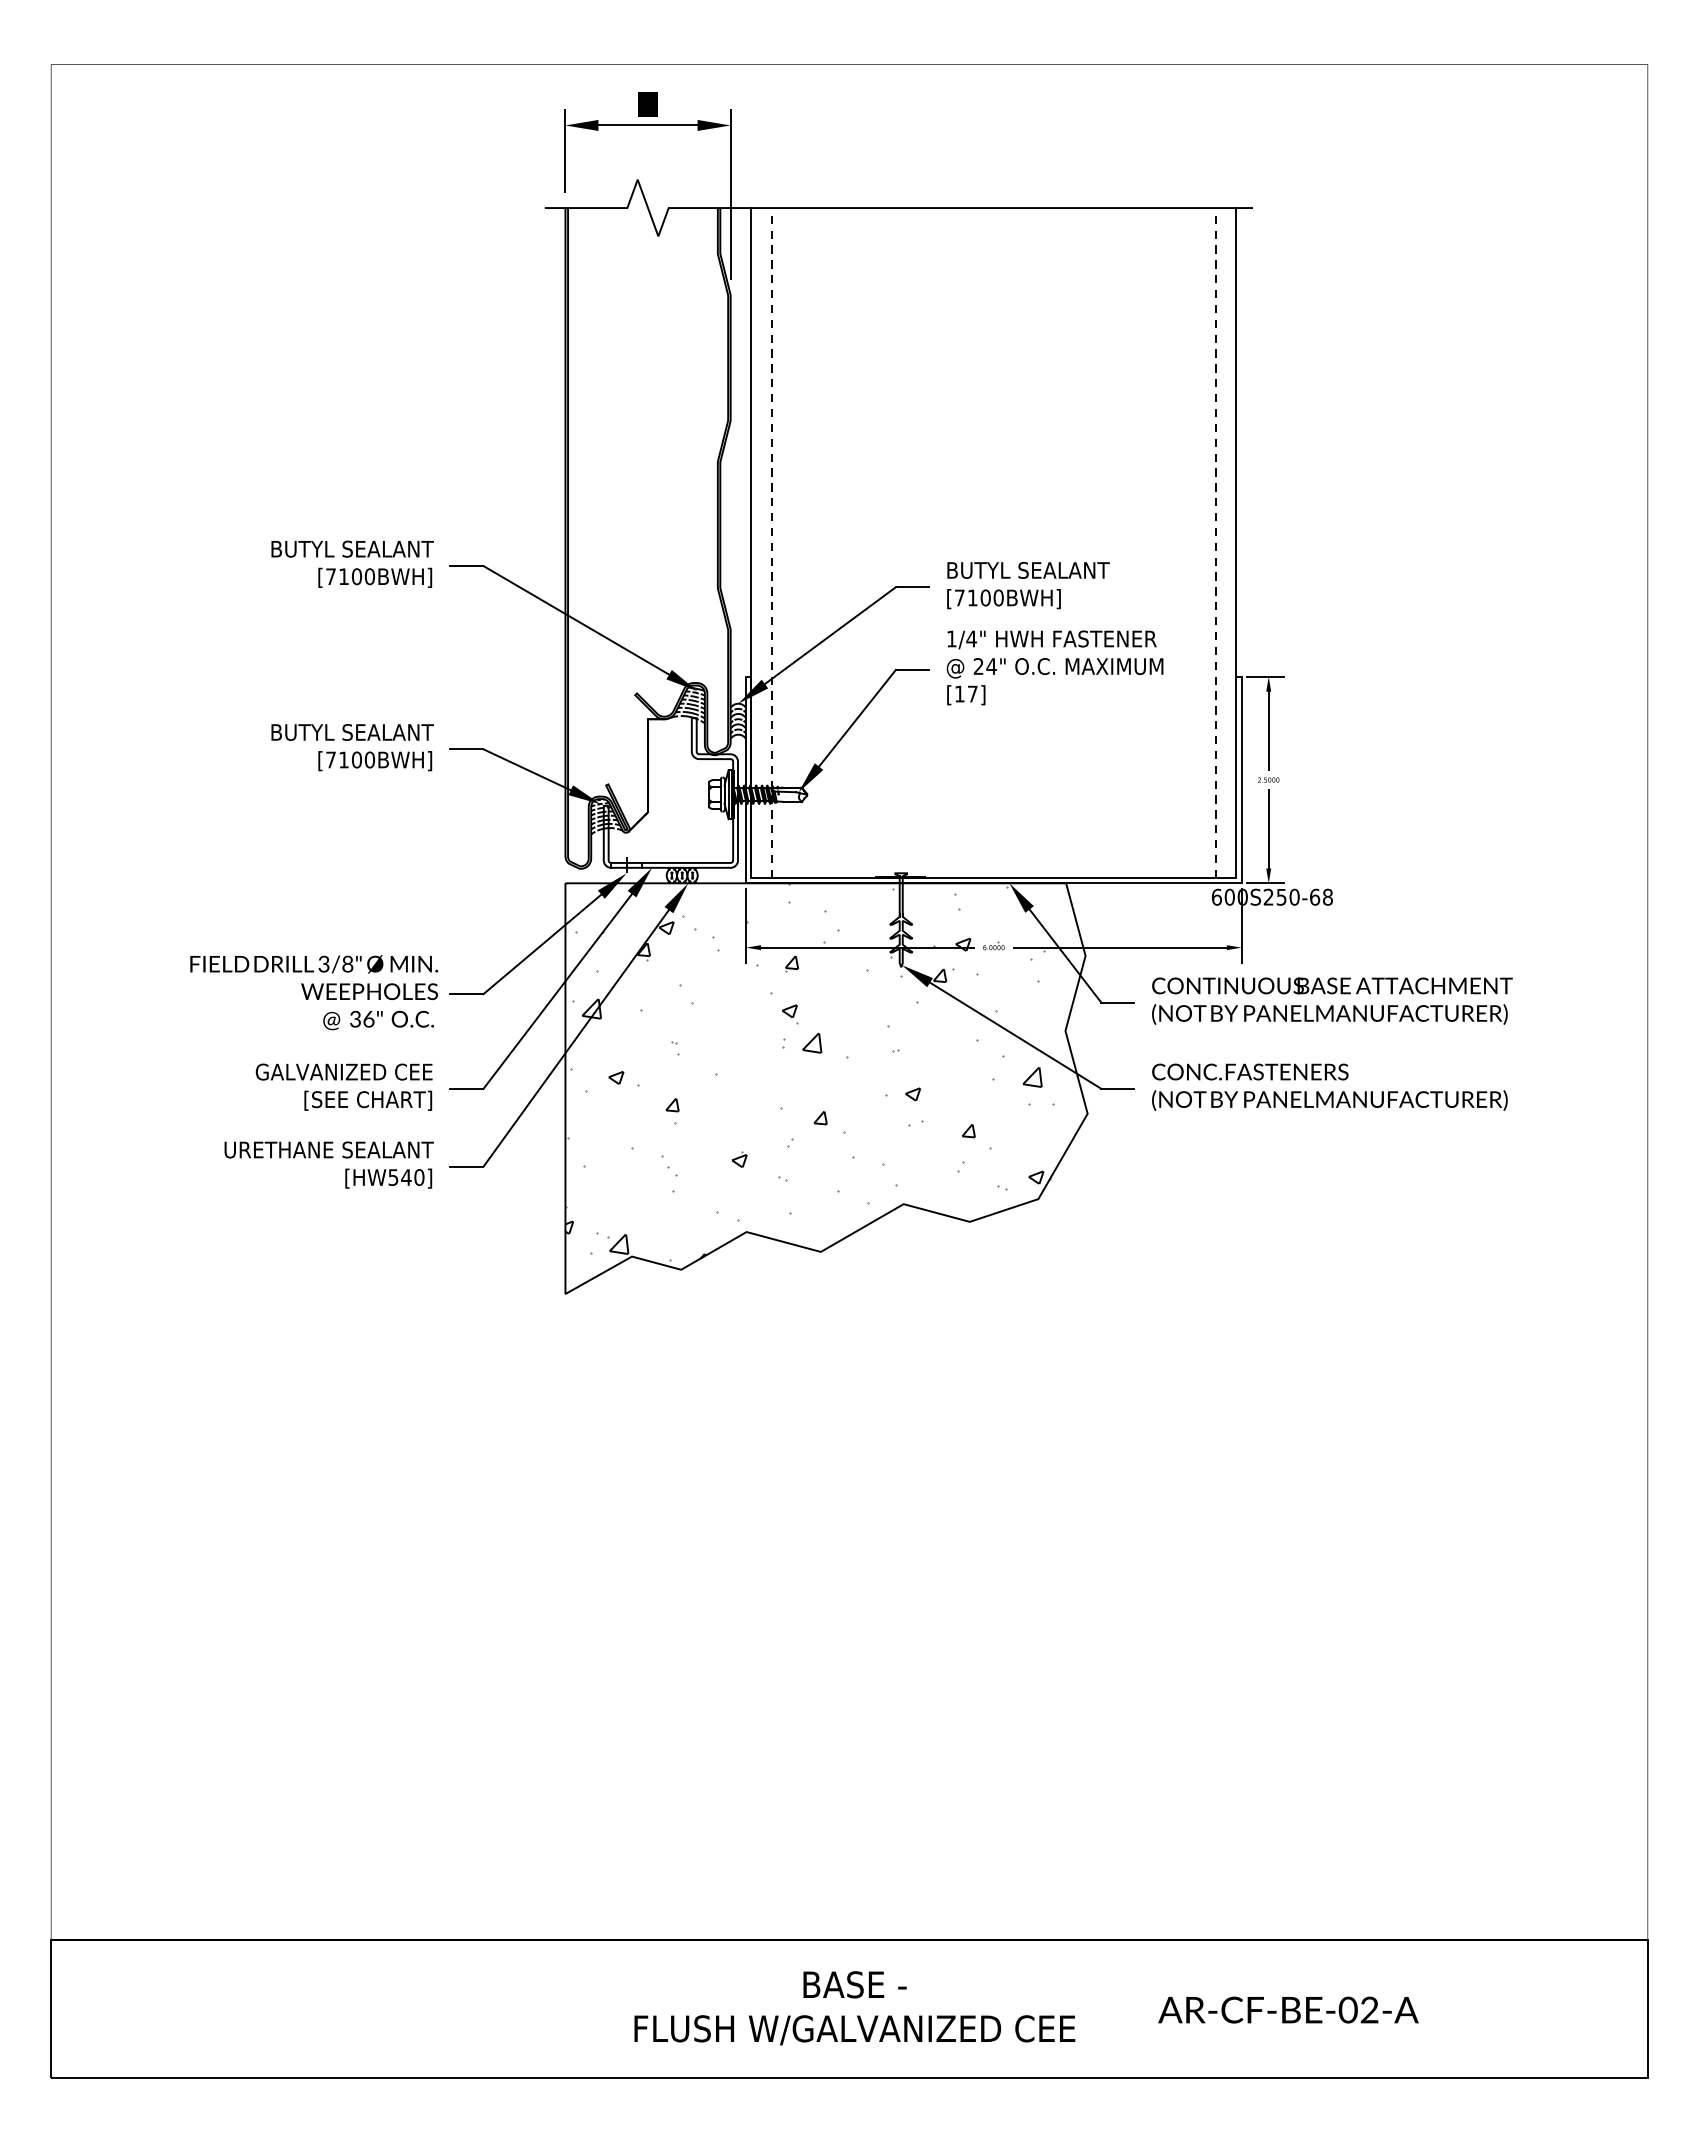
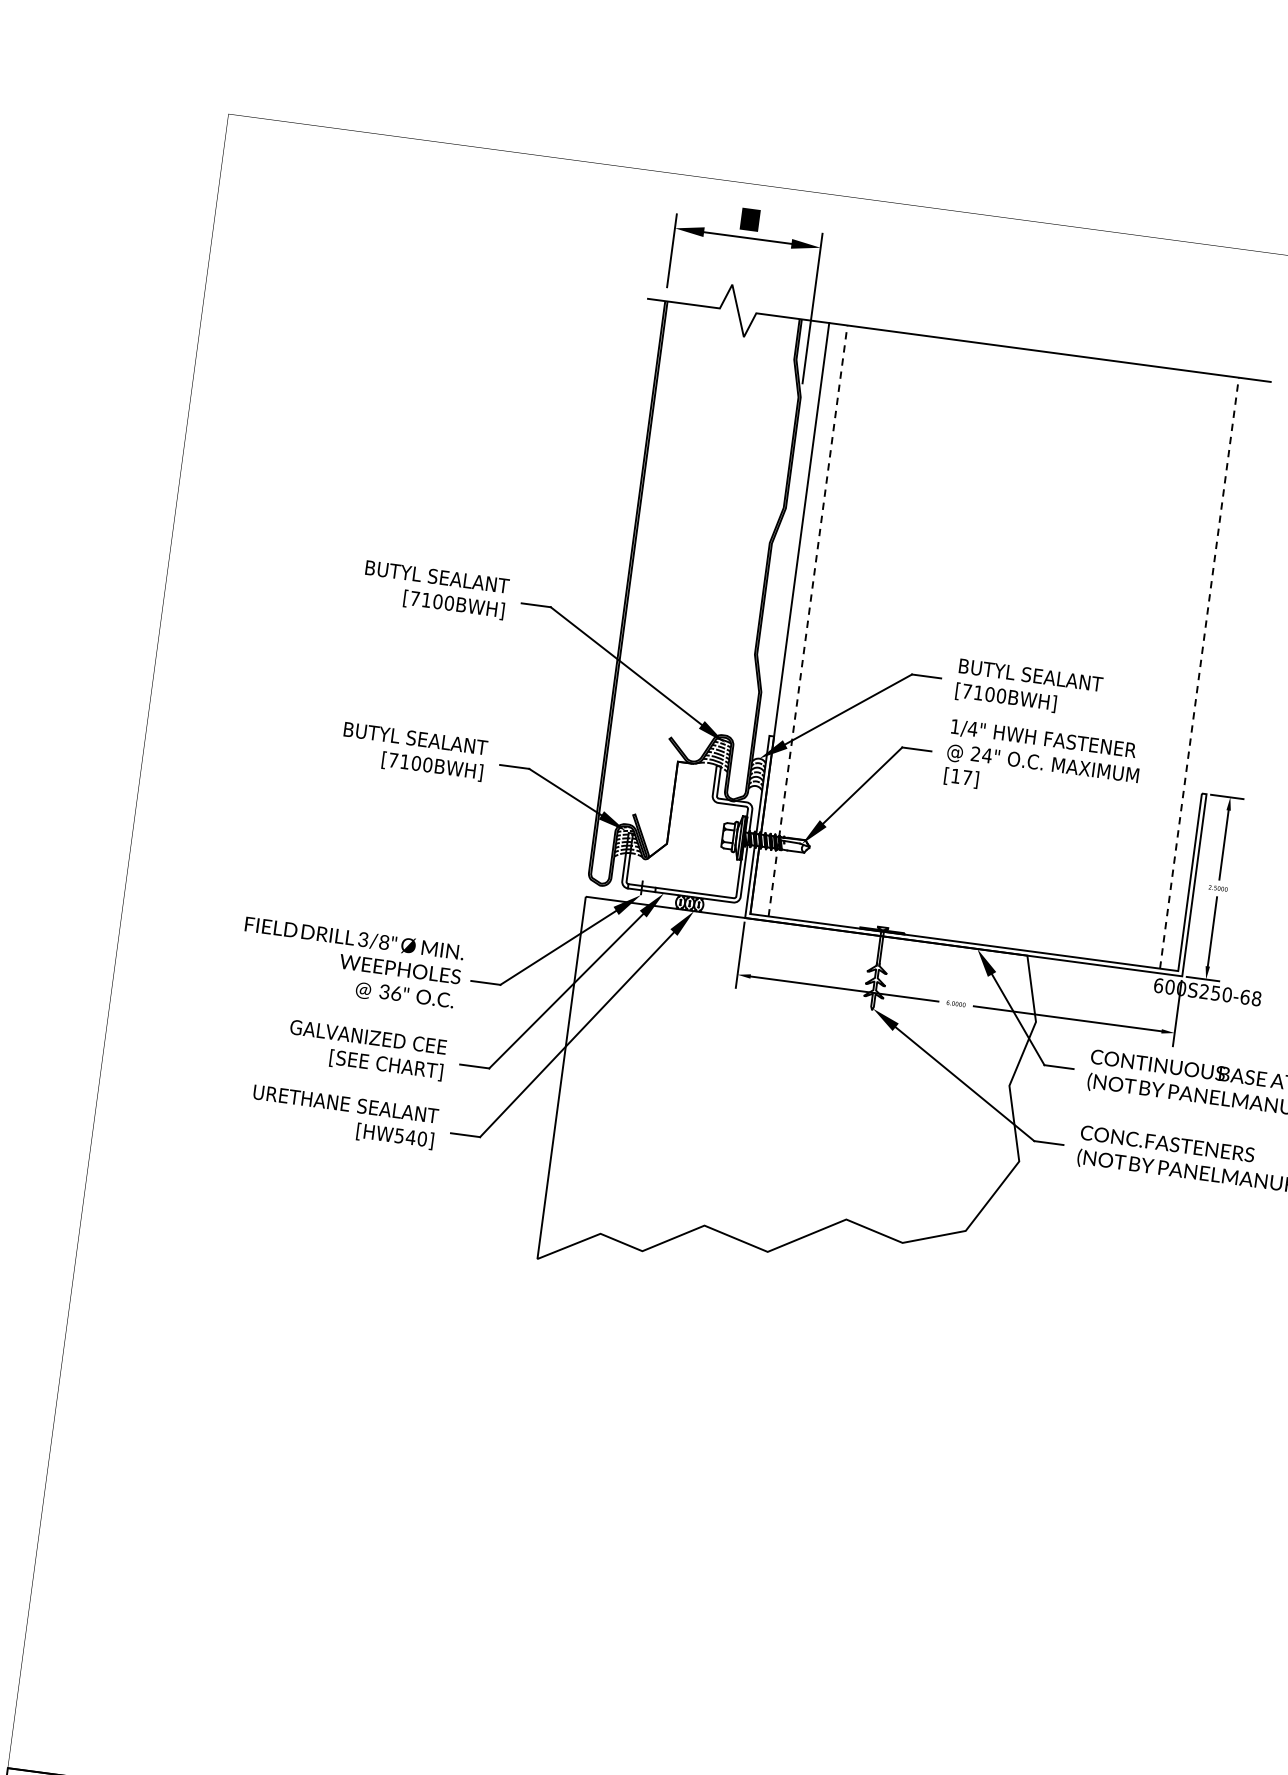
line: (1236, 442) -> (1229, 586), removed
hatch: (808, 1072) -> (777, 1092), removed

